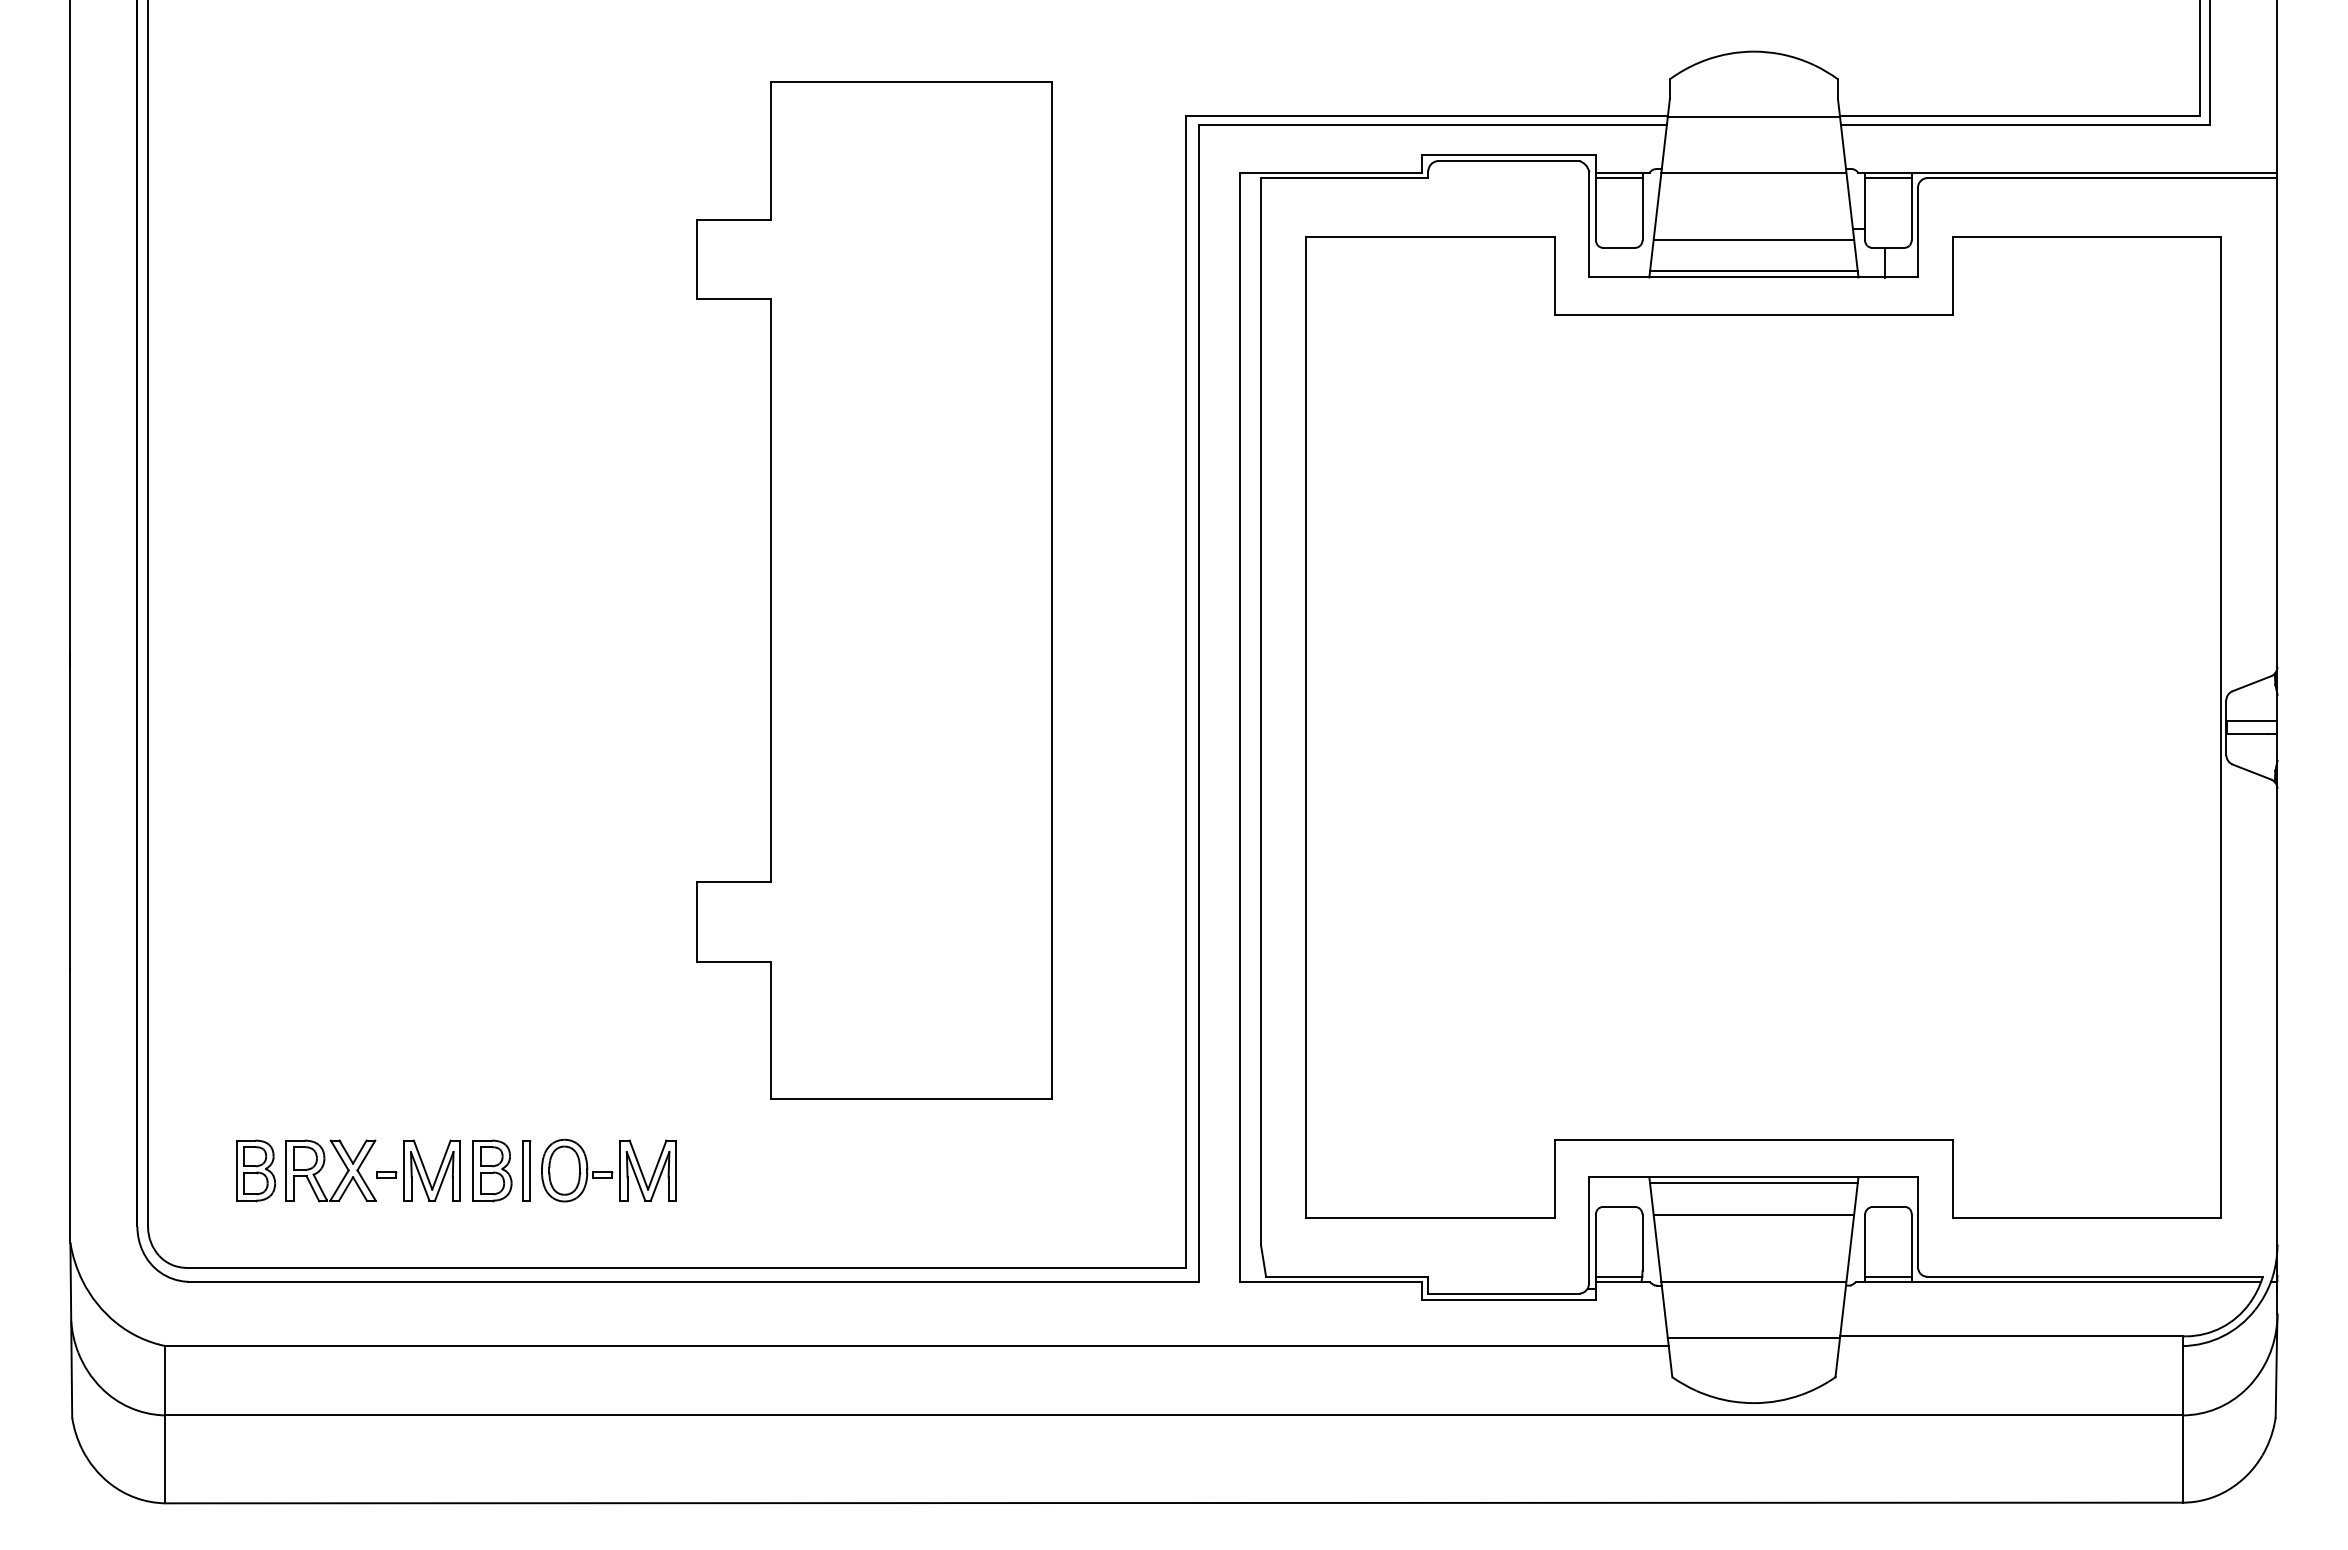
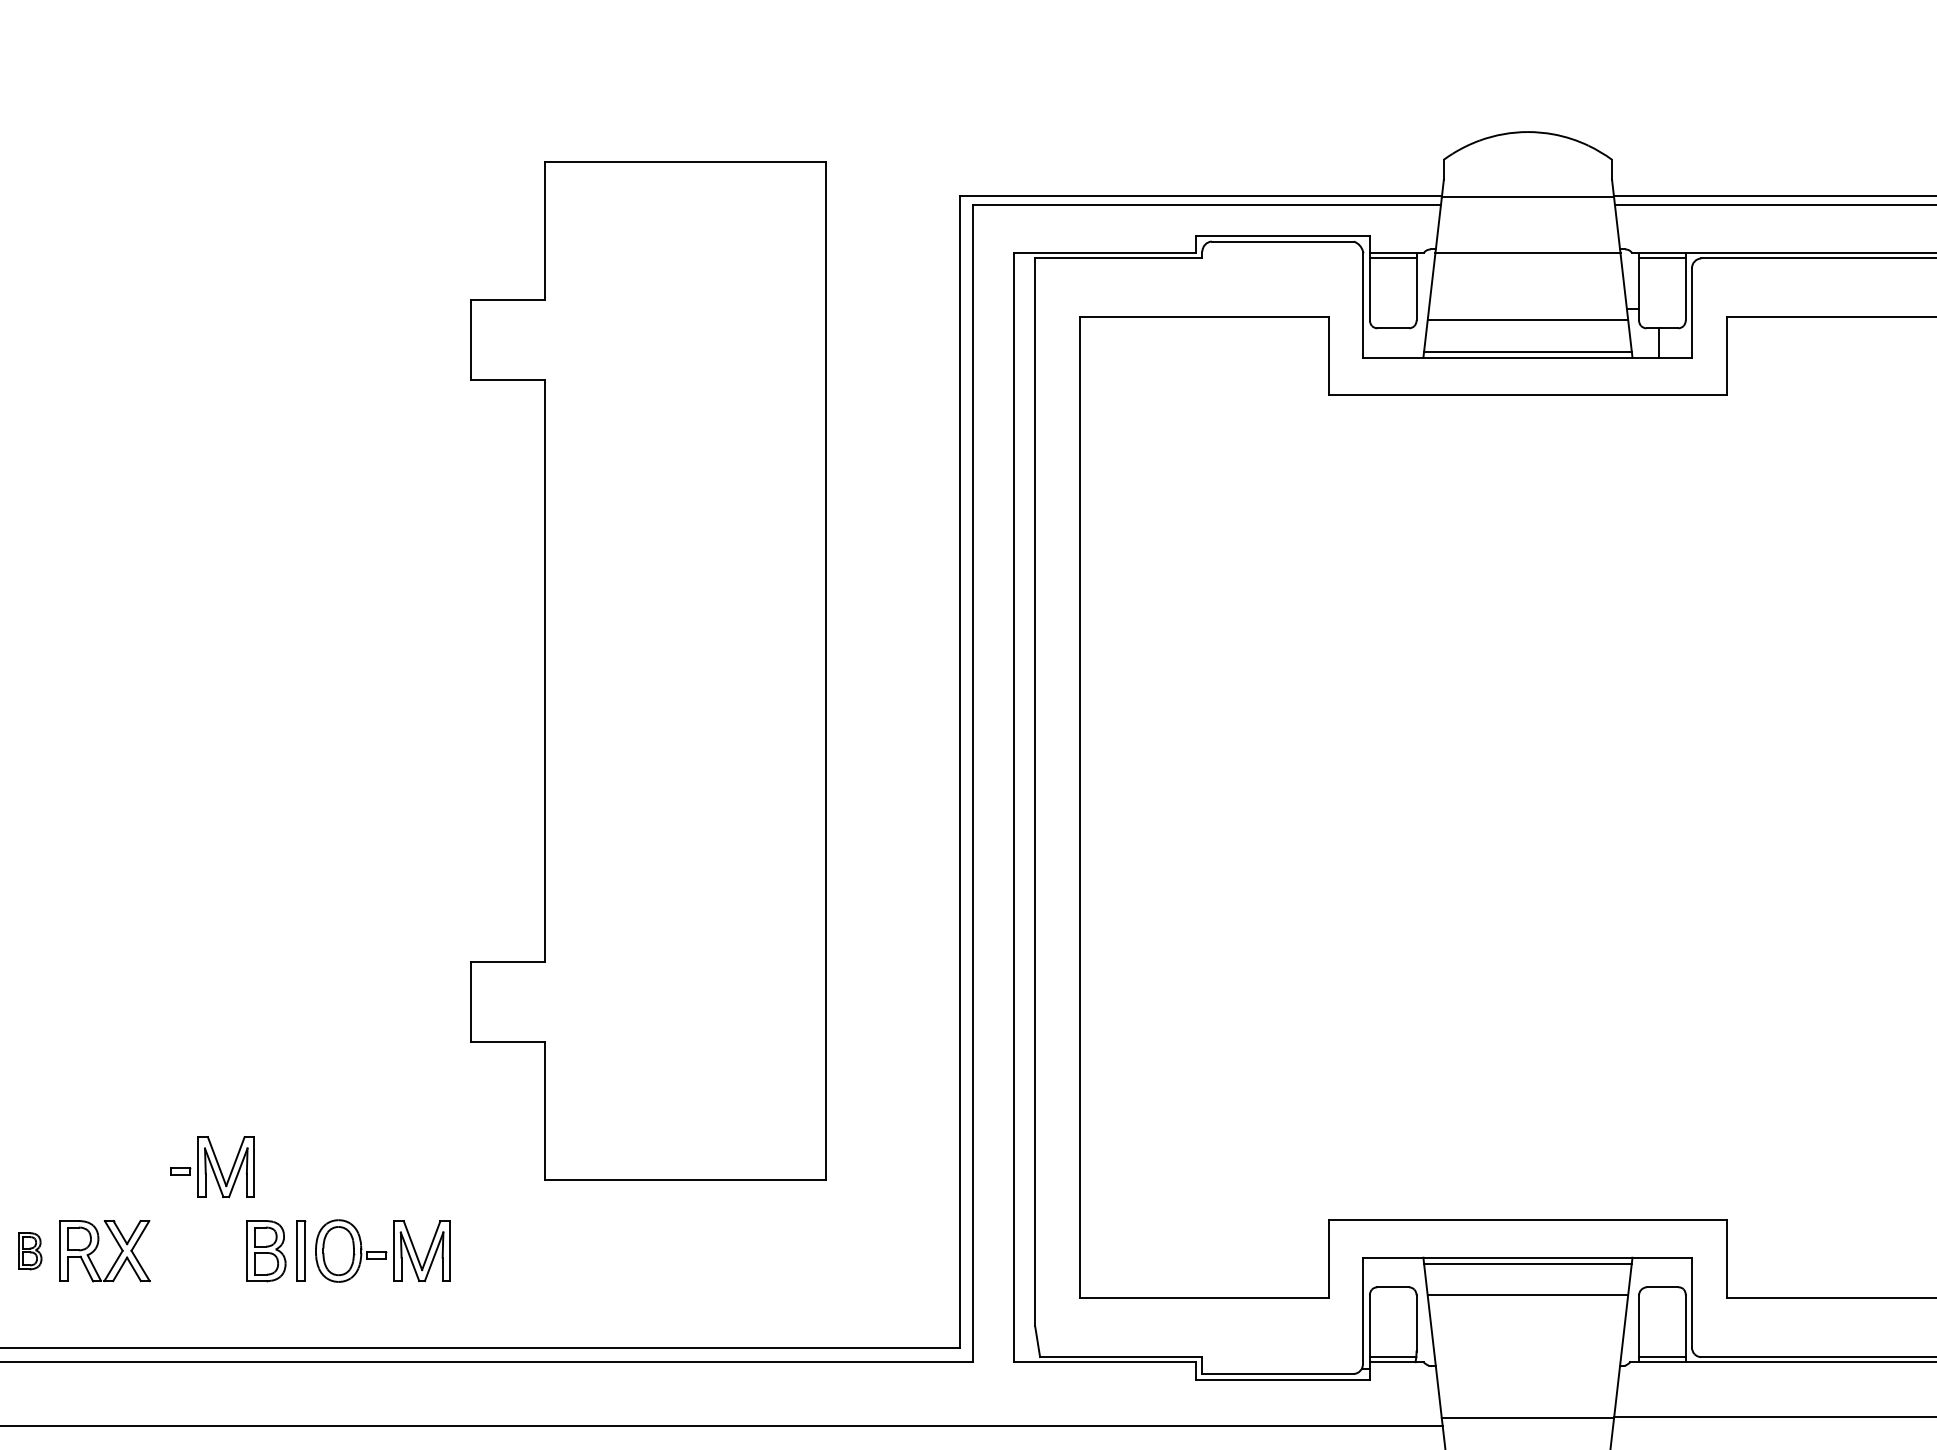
part: (255, 1170) -> (29, 1250), size x0.6
part: (418, 1170) -> (212, 1166), moved
line: (1753, 1281) -> (1527, 1361), removed

